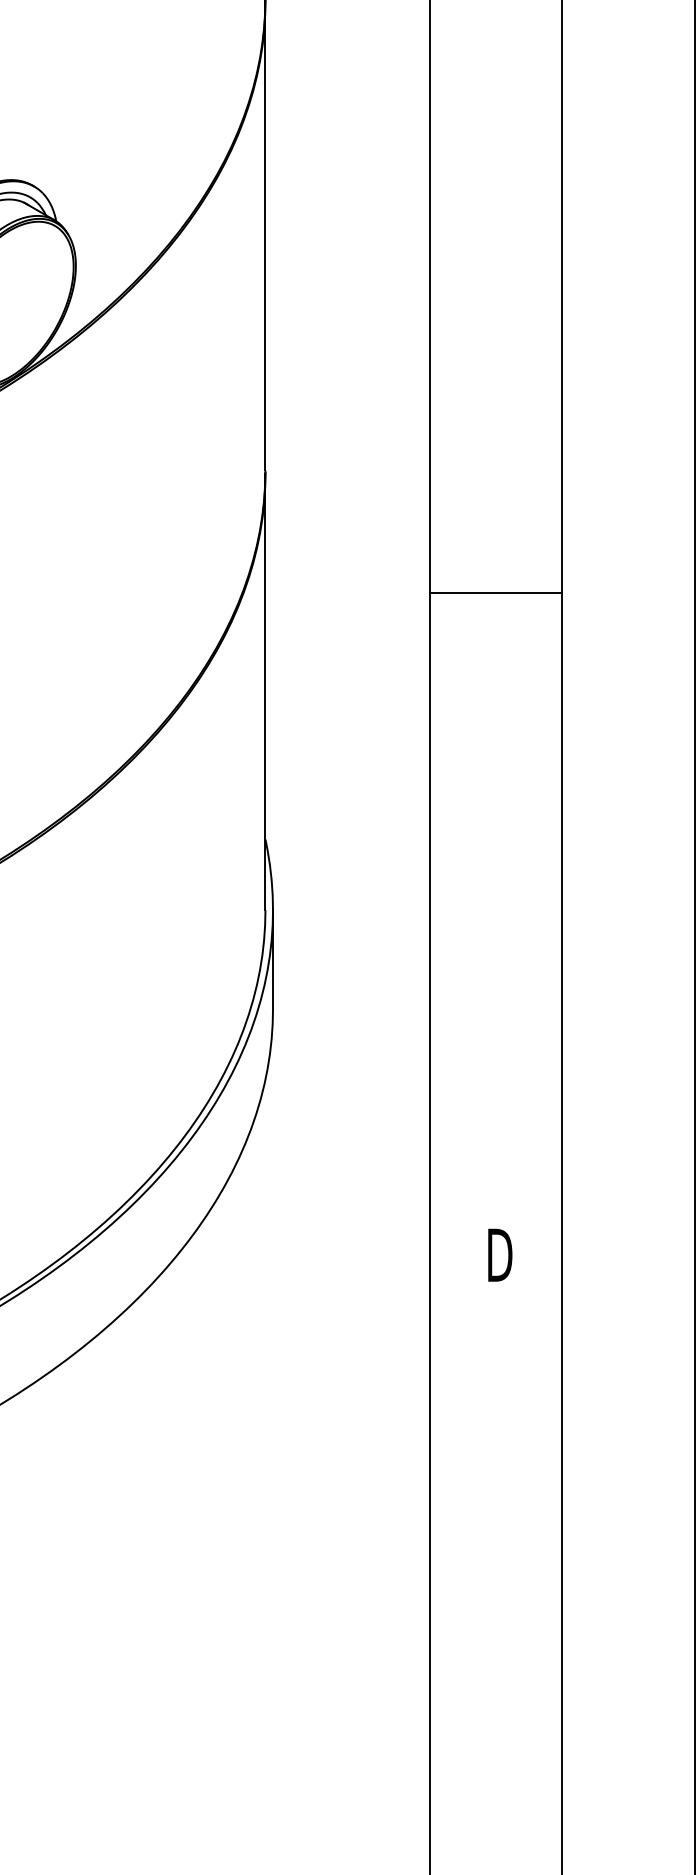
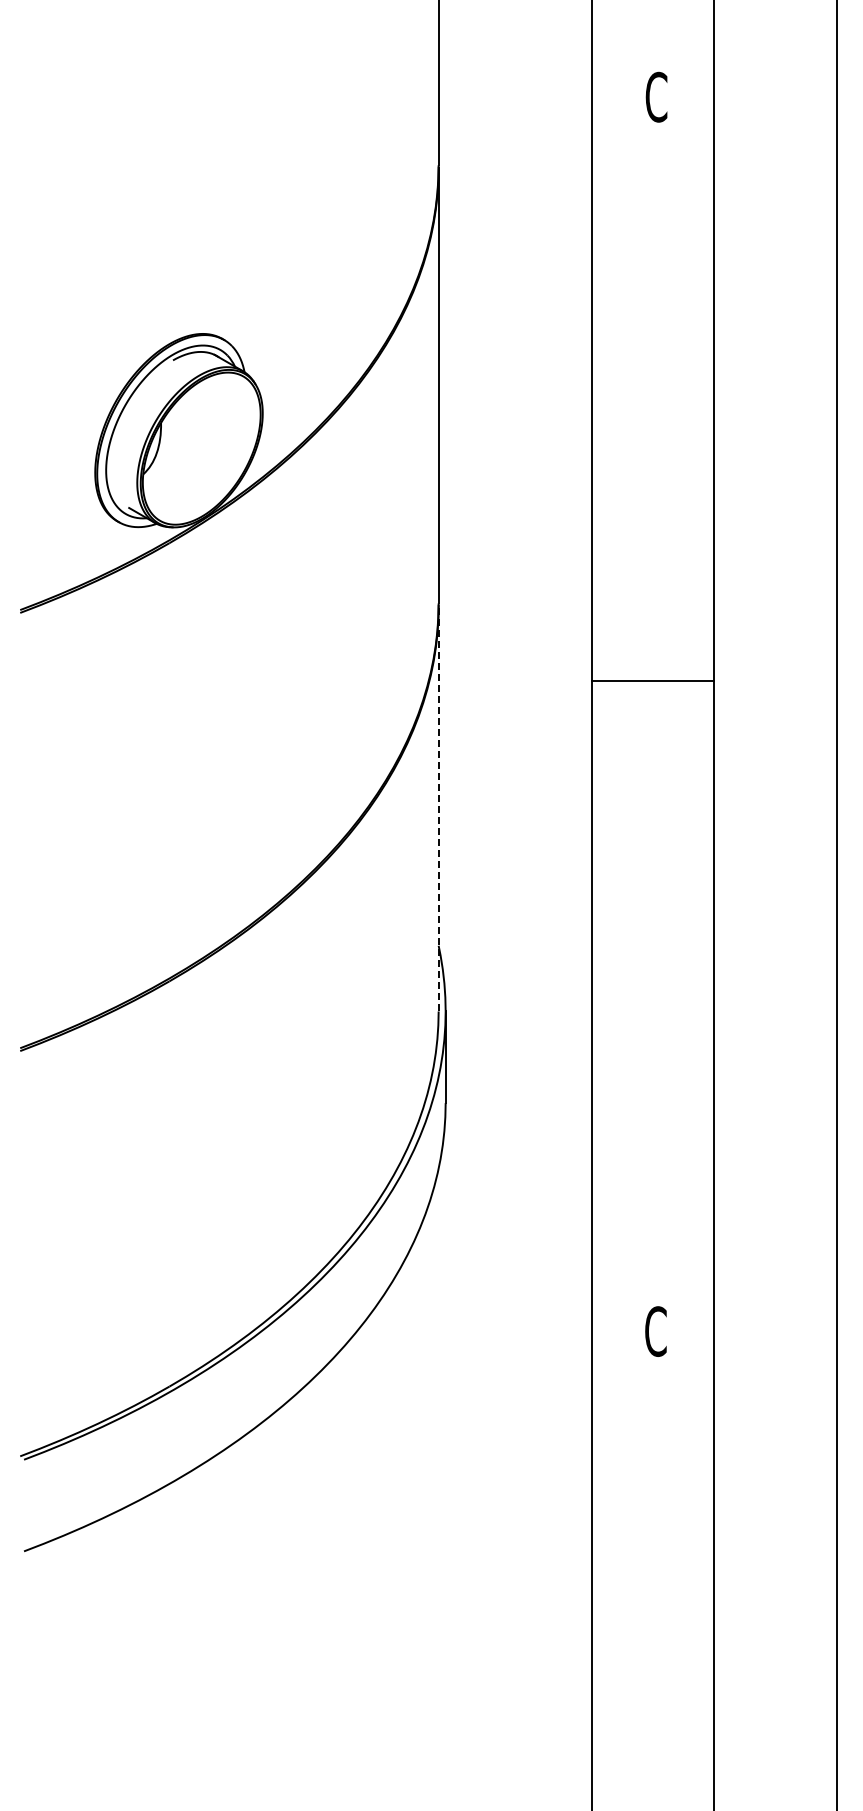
line: (495, 592) -> (652, 680), moved
line: (265, 691) -> (438, 808), solid -> dashed
text: (500, 1255) -> (656, 1331), D -> C

